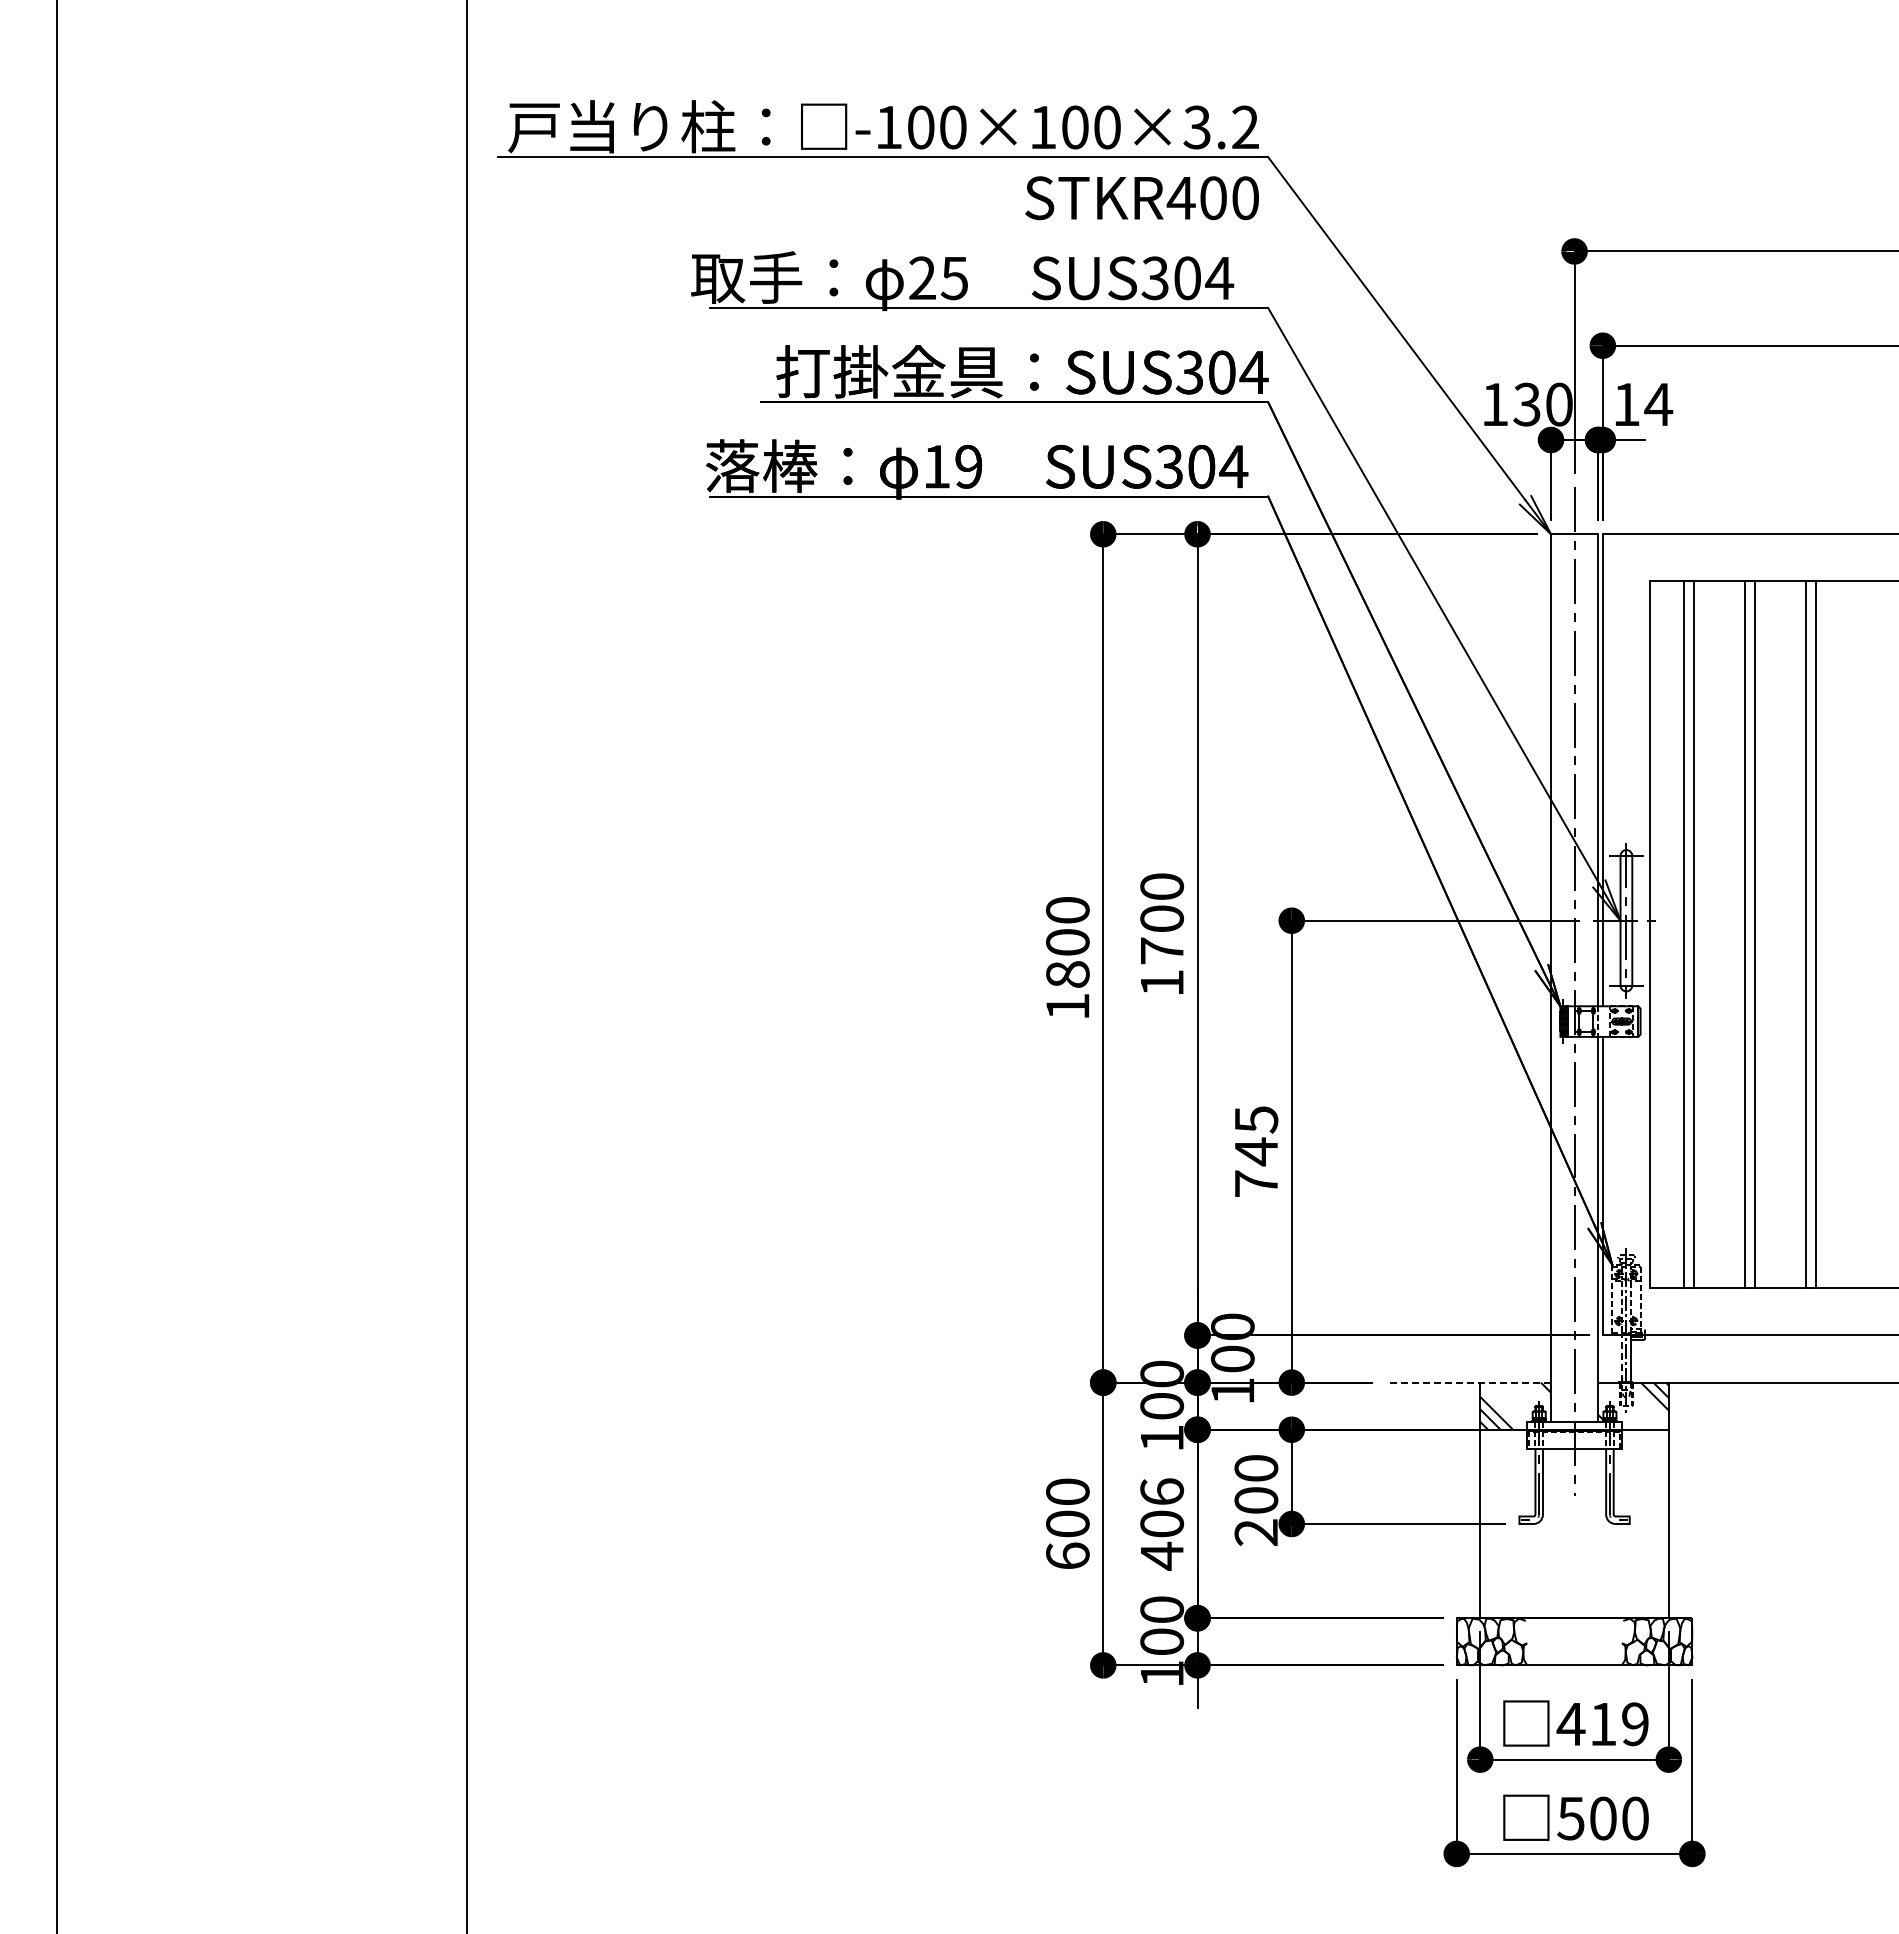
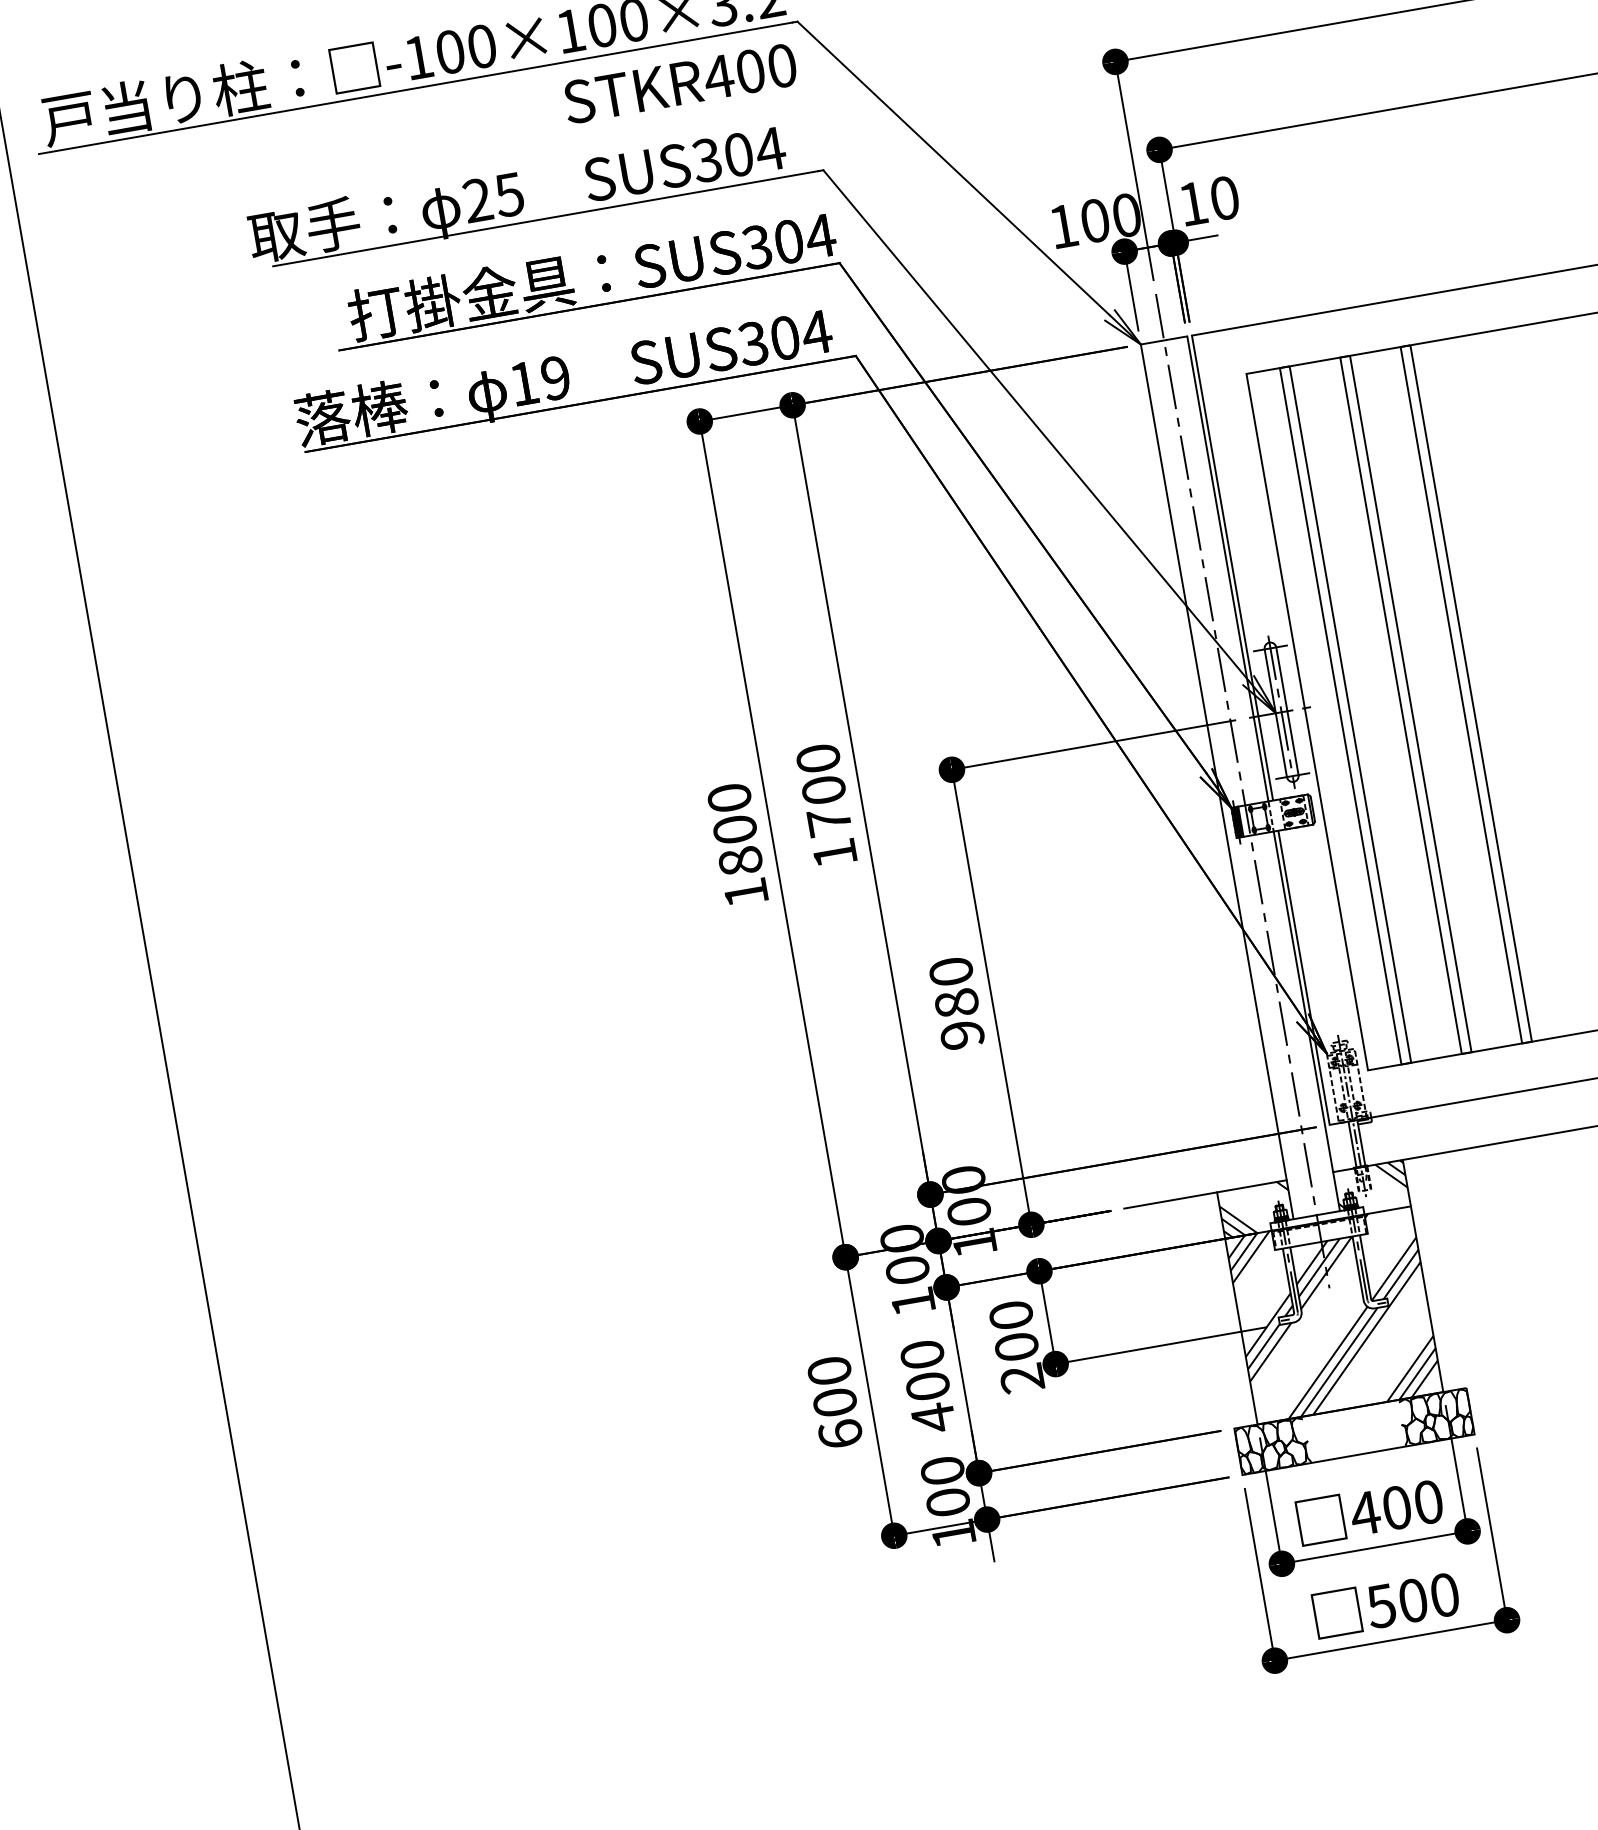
text: (1526, 404) -> (1094, 220), 130 -> 100
text: (1658, 404) -> (1224, 198), 14 -> 10
text: (1256, 1151) -> (956, 1003), 745 -> 980
line: (1621, 1358) -> (1352, 1144), dashed -> solid
line: (1468, 1382) -> (1205, 1194), dashed -> solid
text: (1162, 1491) -> (922, 1354), 406 -> 400
hatch: (1574, 1523) -> (1334, 1314), added
text: (1619, 1724) -> (1412, 1505), 419 -> 400

